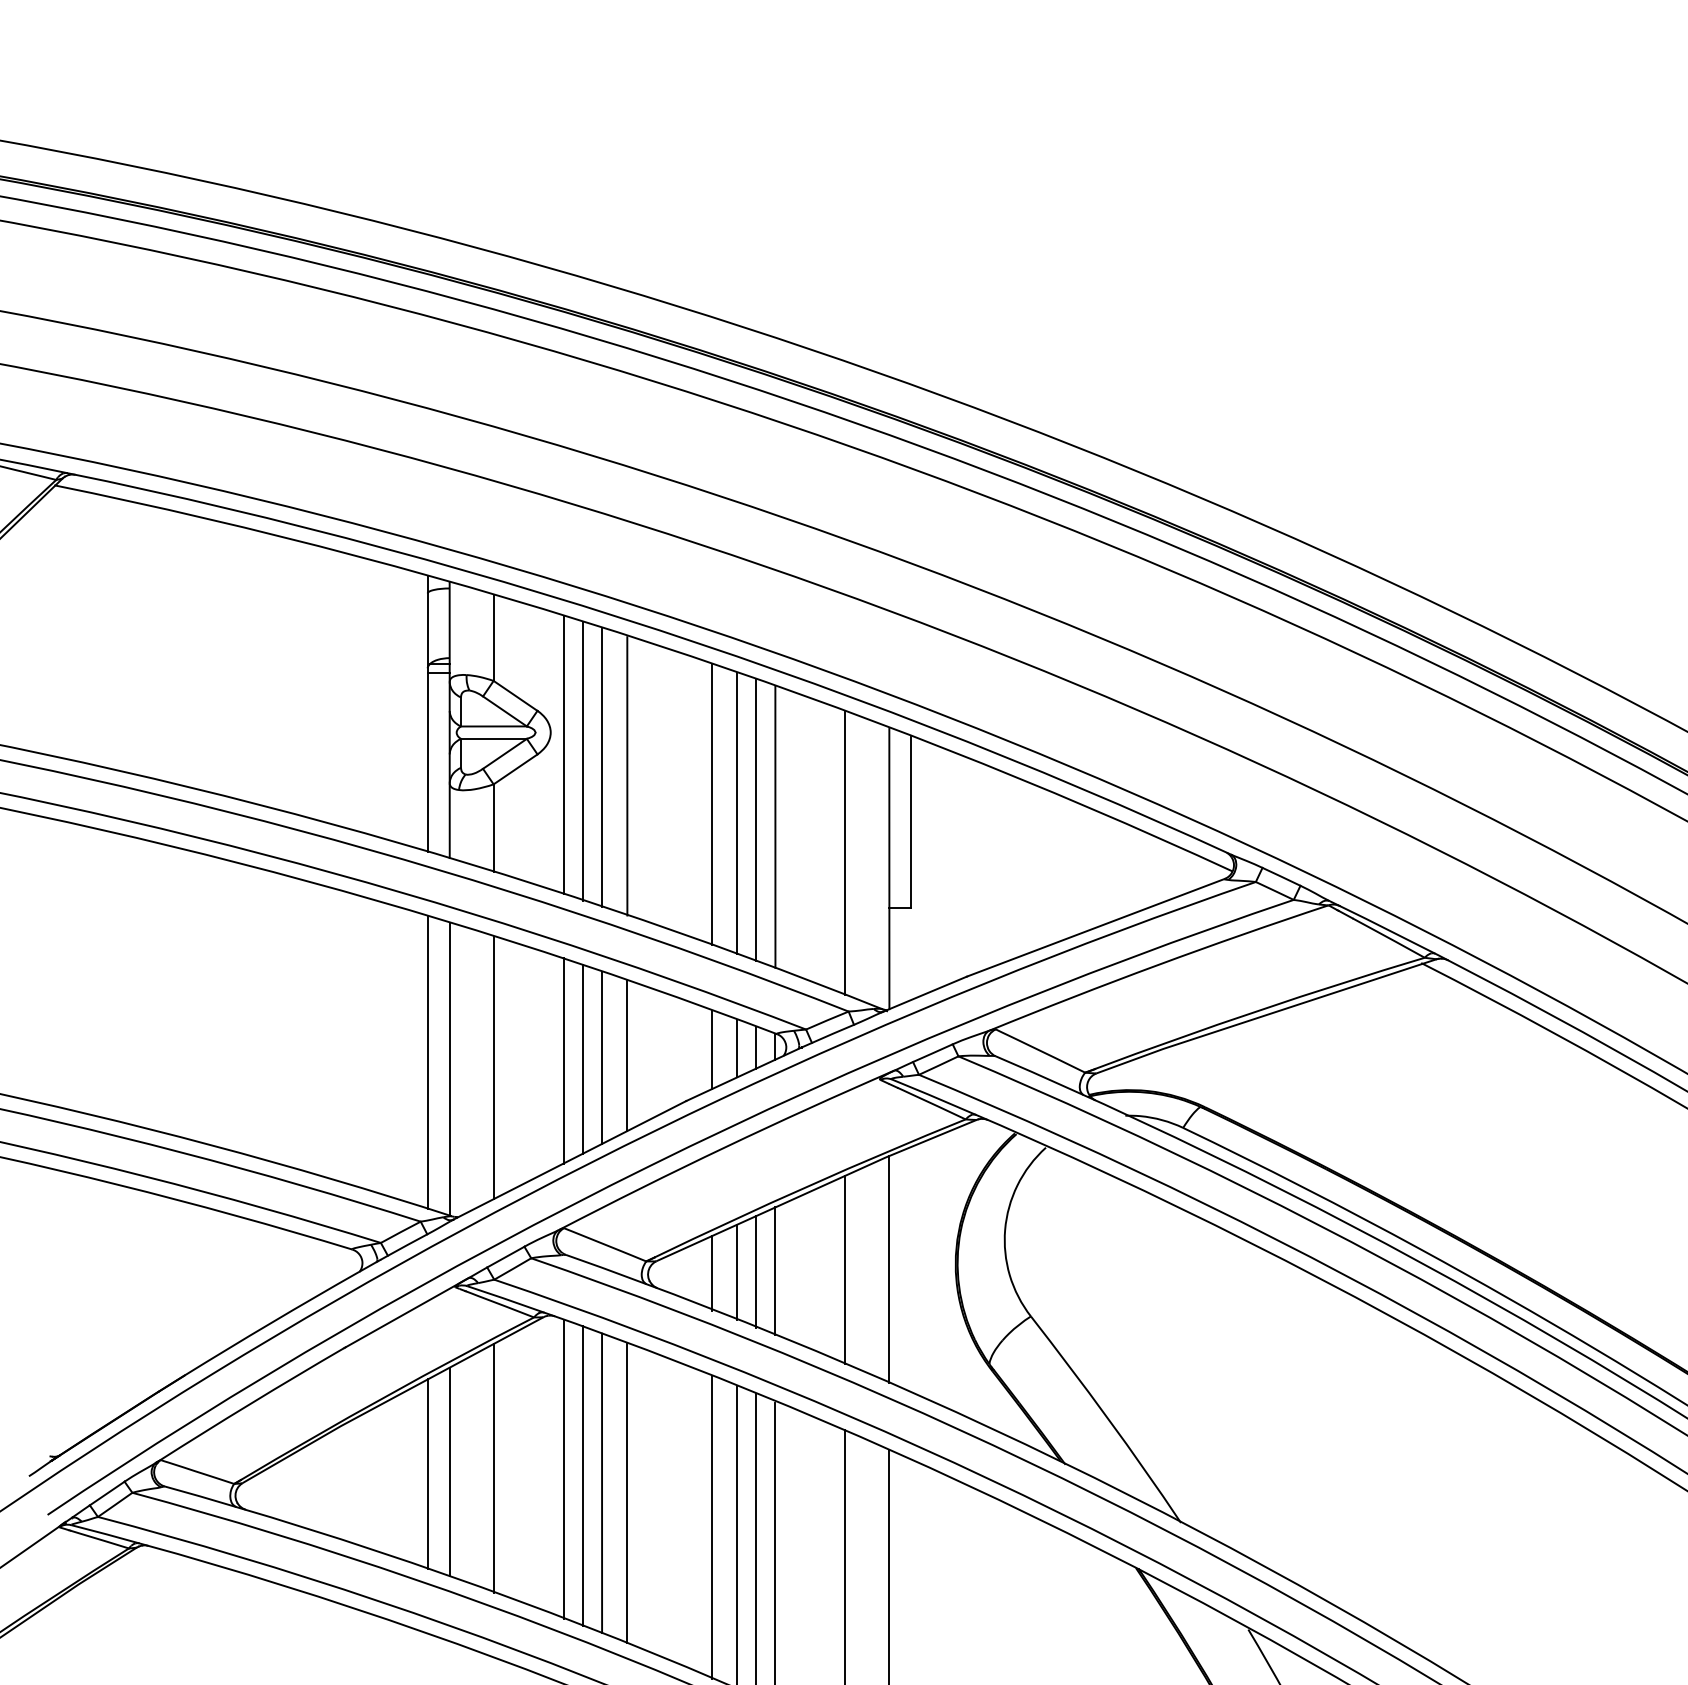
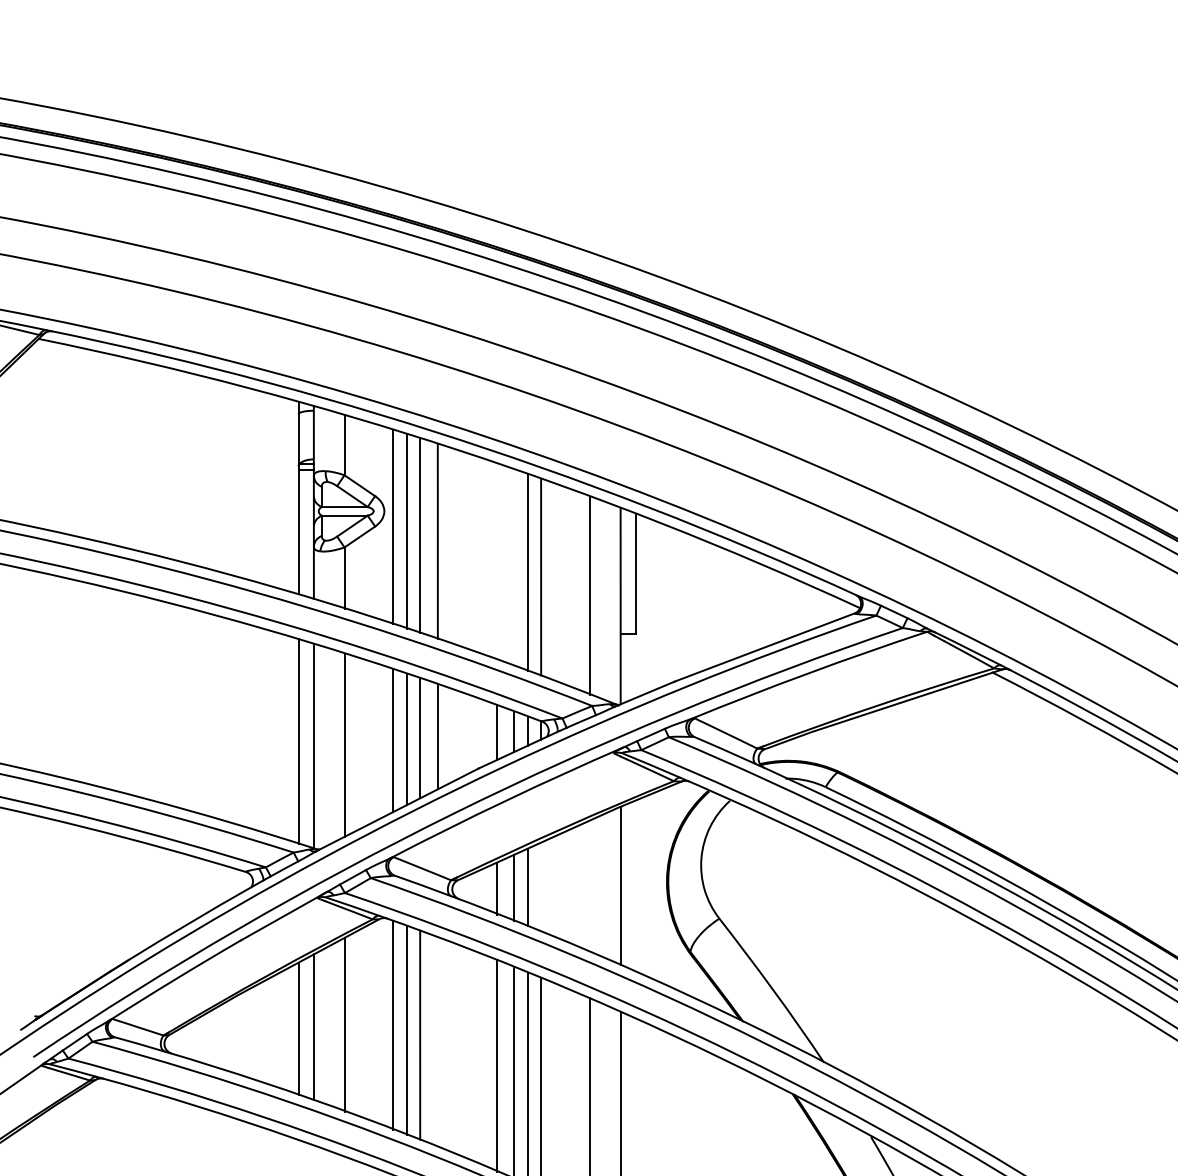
line: (711, 804) -> (496, 561), removed
line: (737, 813) -> (514, 567), removed
line: (846, 1268) -> (590, 885), removed
line: (775, 1270) -> (541, 886), removed
line: (626, 1492) -> (437, 1041), removed

